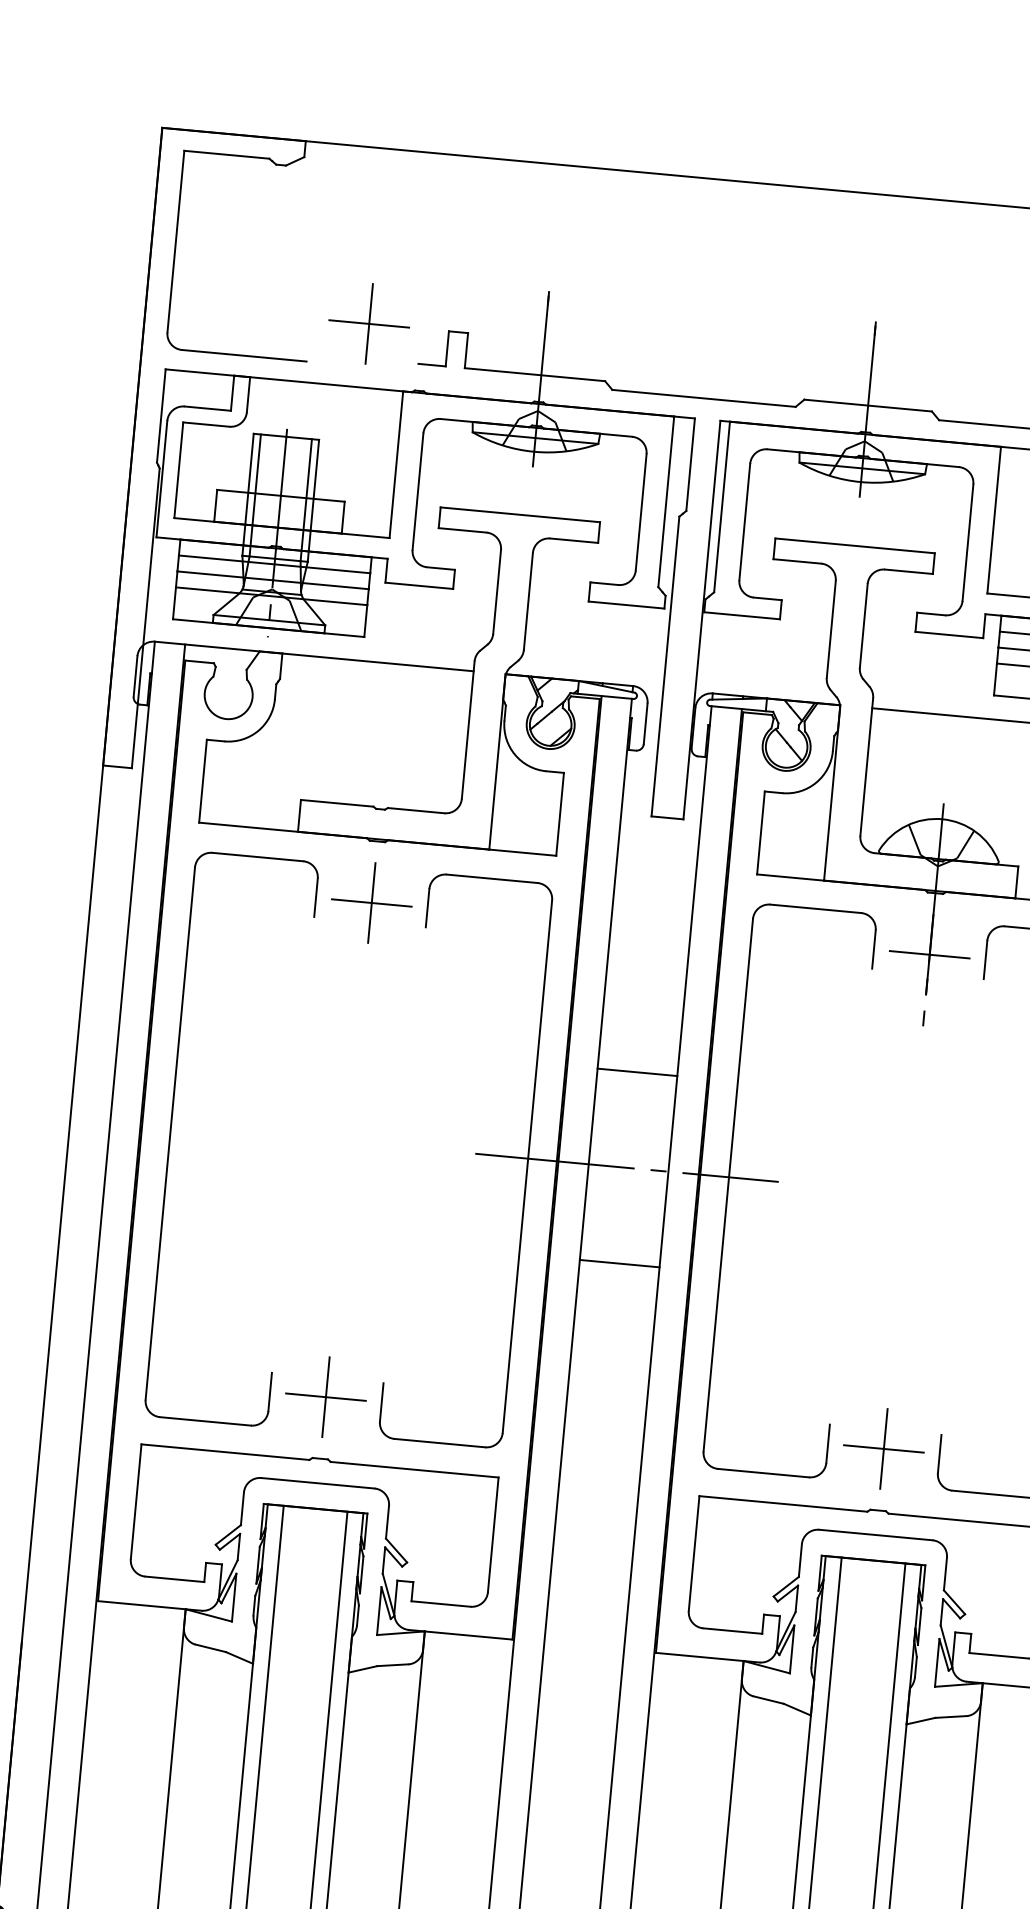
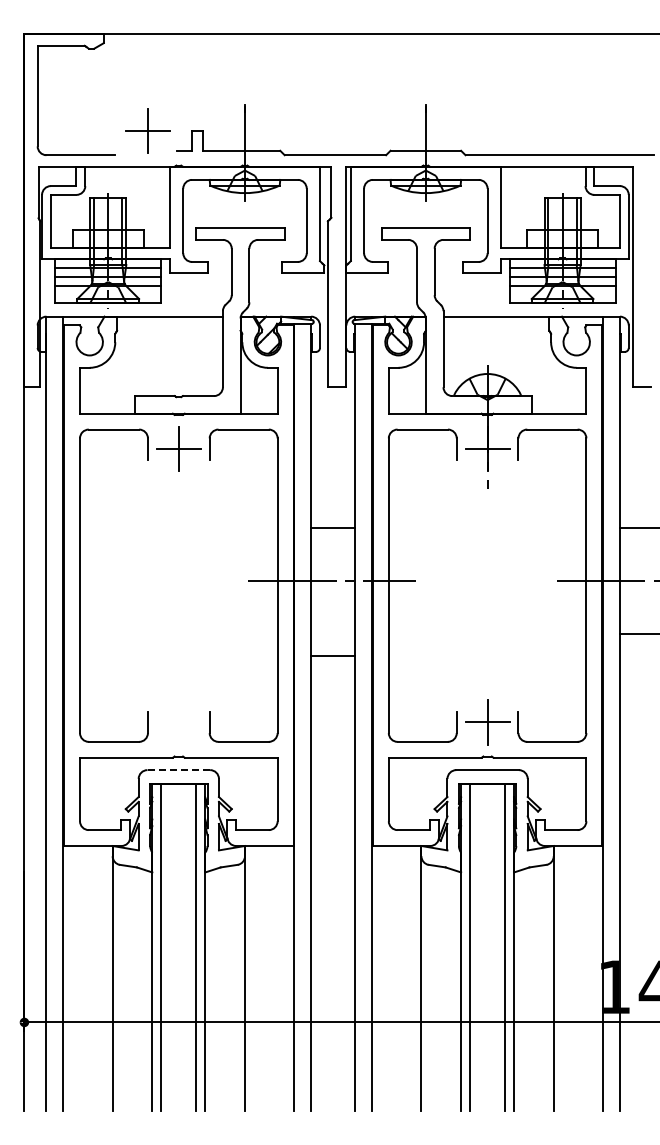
line: (620, 1264) -> (333, 656), moved
part: (325, 1397) -> (178, 722), removed
line: (317, 1483) -> (178, 770), solid -> dashed

